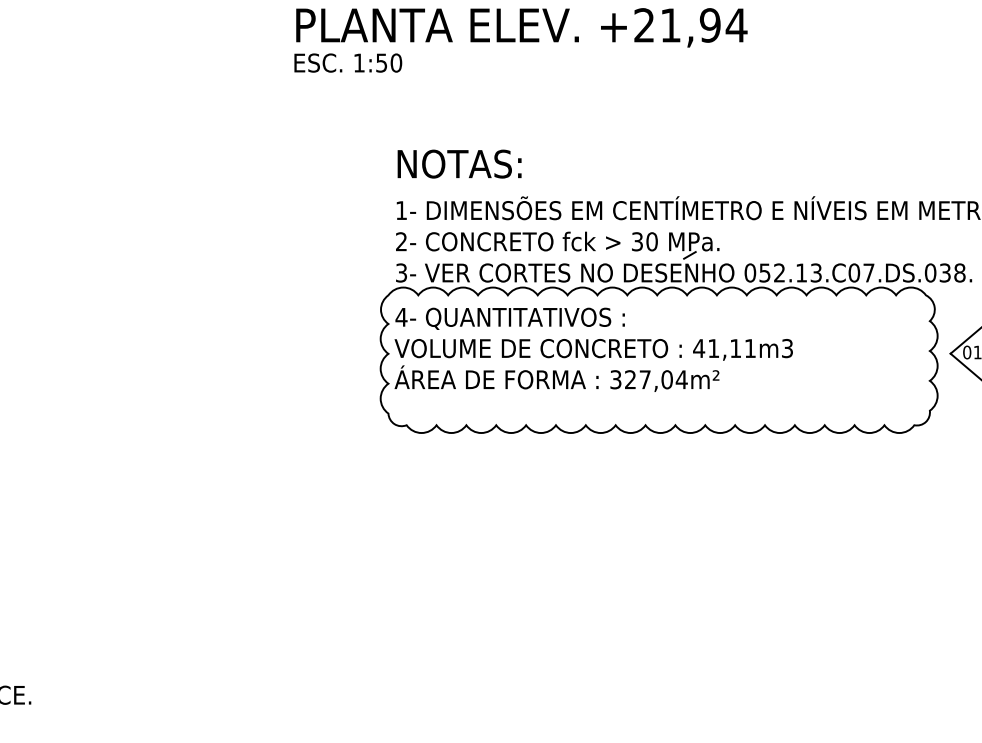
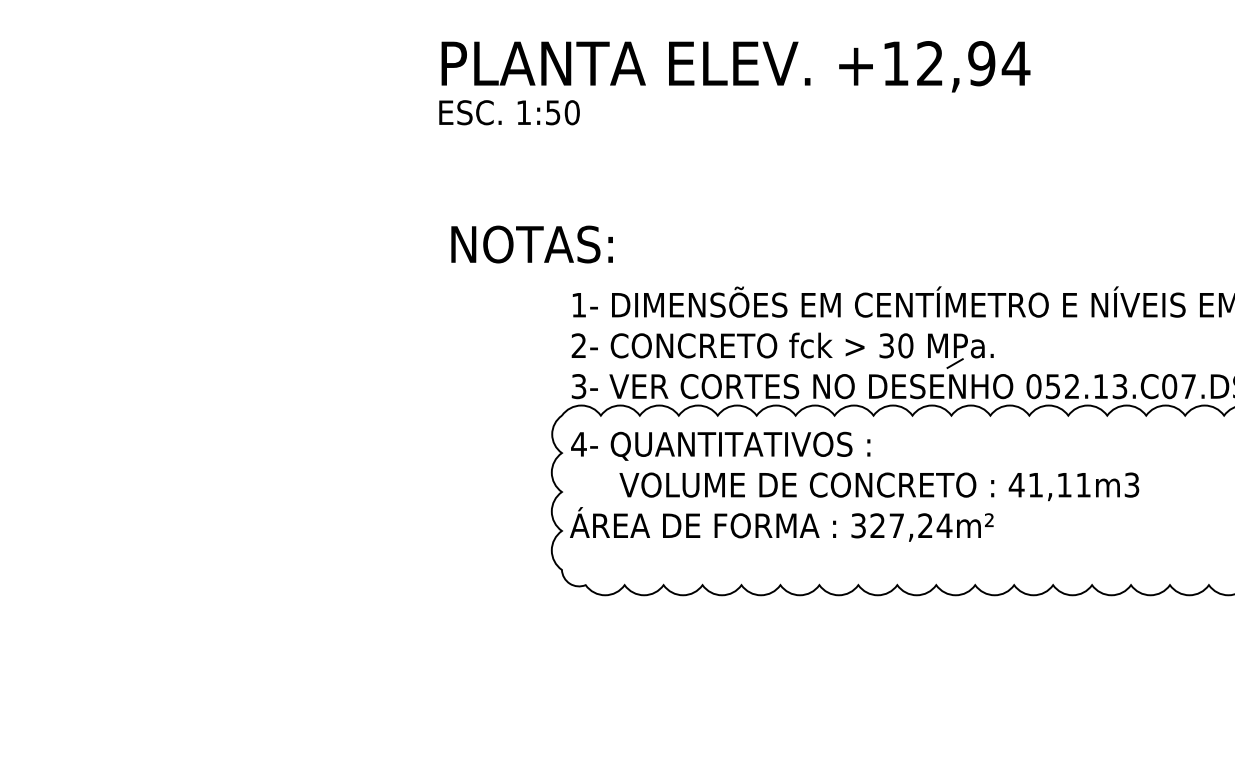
text: (657, 25) -> (912, 63), +21,94 -> +12,94
text: (459, 163) -> (531, 243), moved
text: (593, 349) -> (878, 486), moved
text: (666, 379) -> (924, 525), 327,04m² -> 327,24m²

